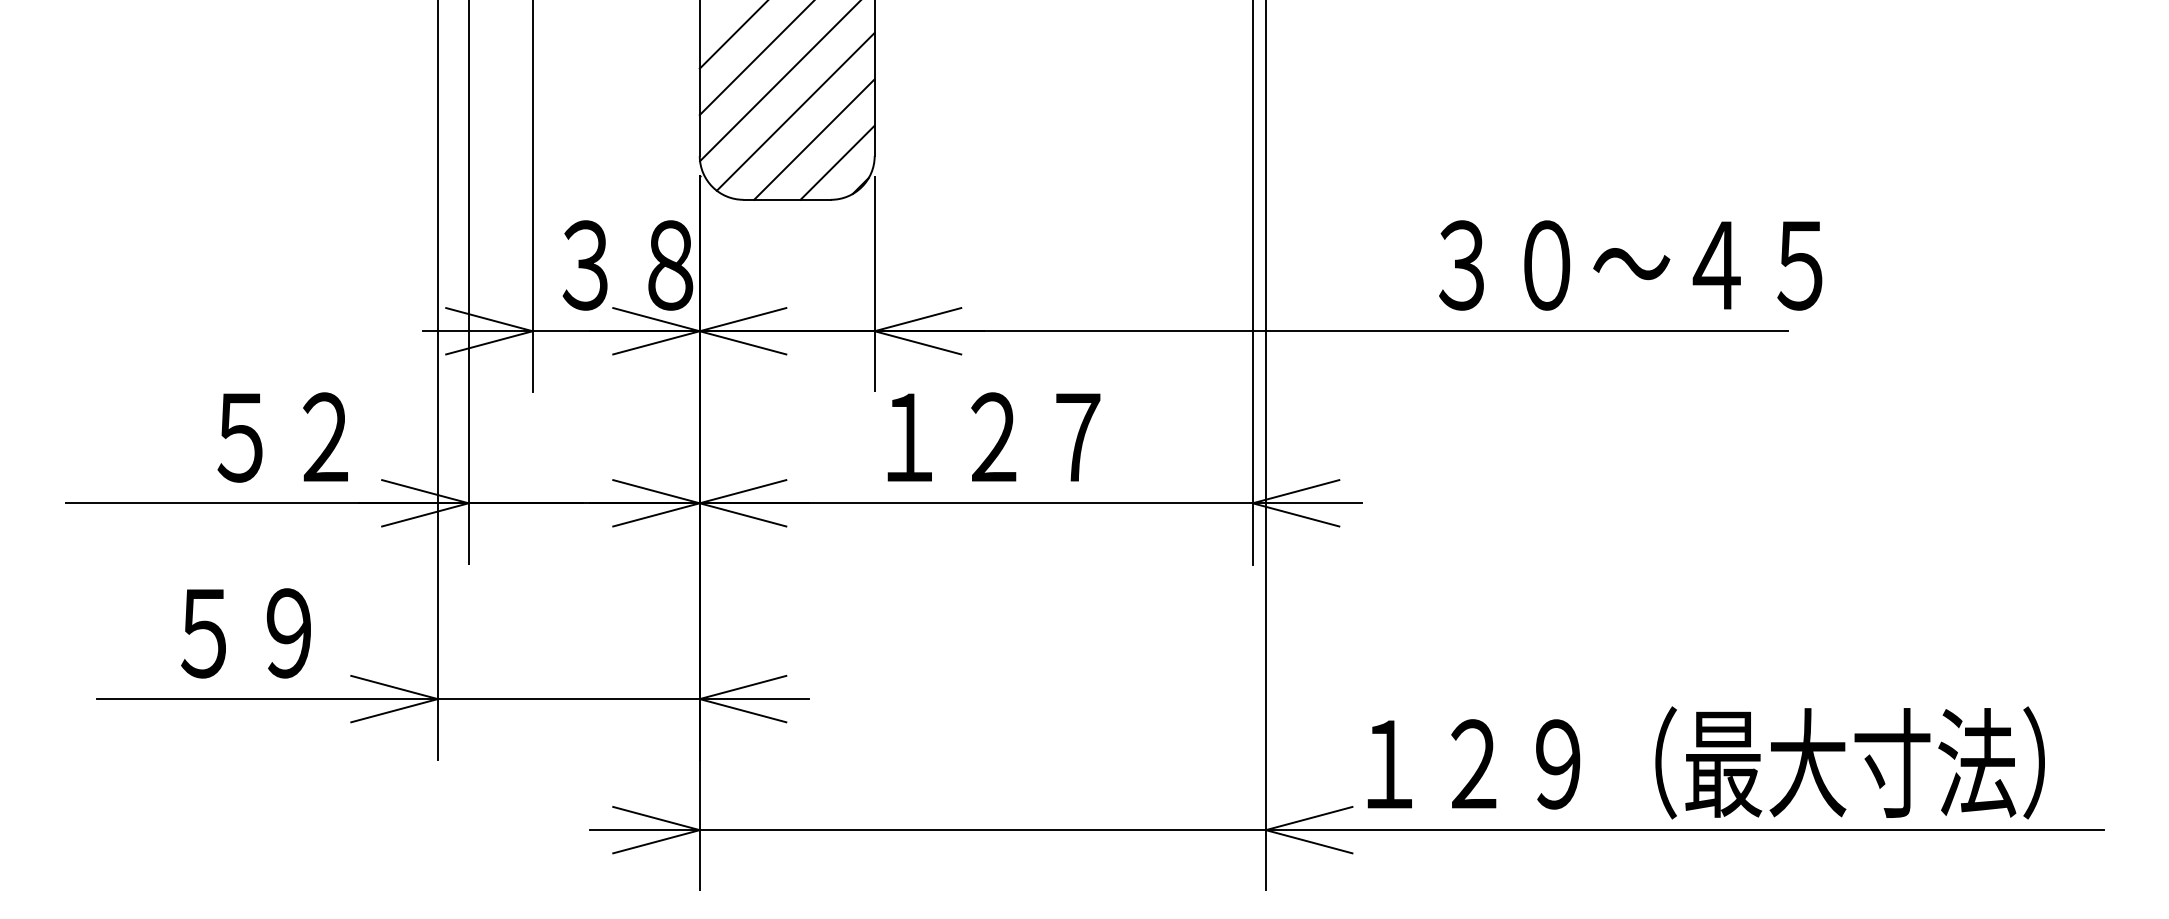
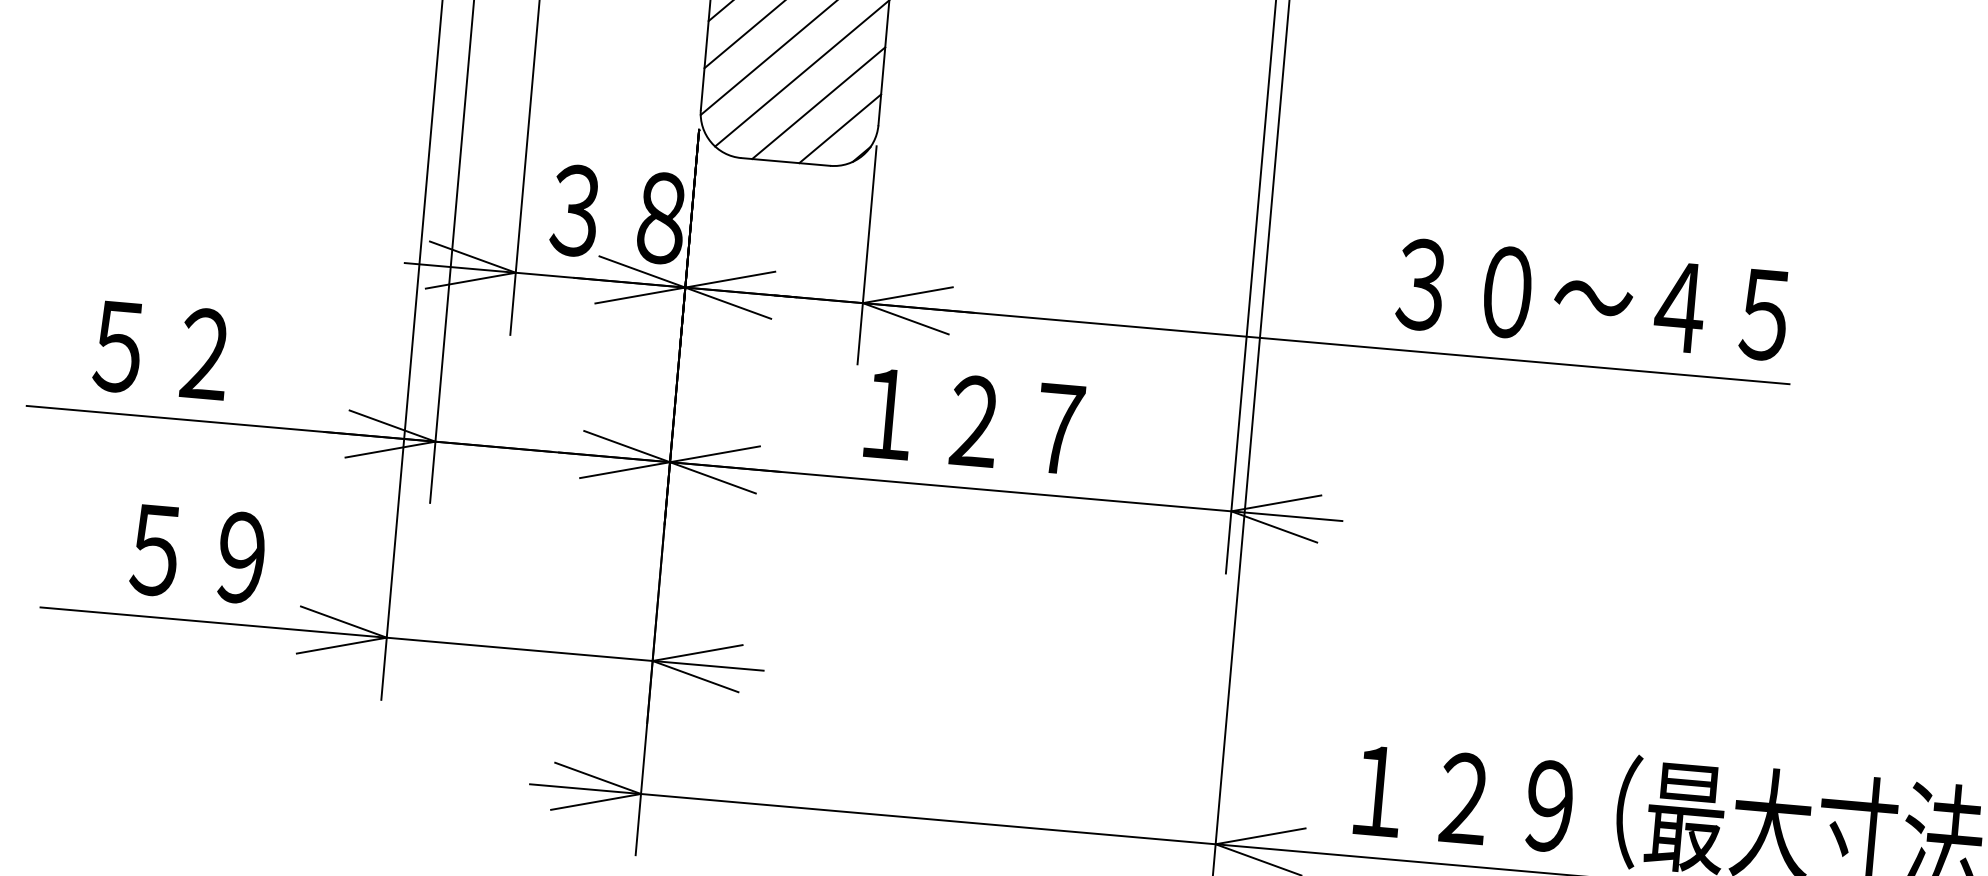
text: (1630, 265) -> (1592, 299), moved
text: (282, 437) -> (161, 350), moved
text: (1473, 764) -> (1463, 798), moved

